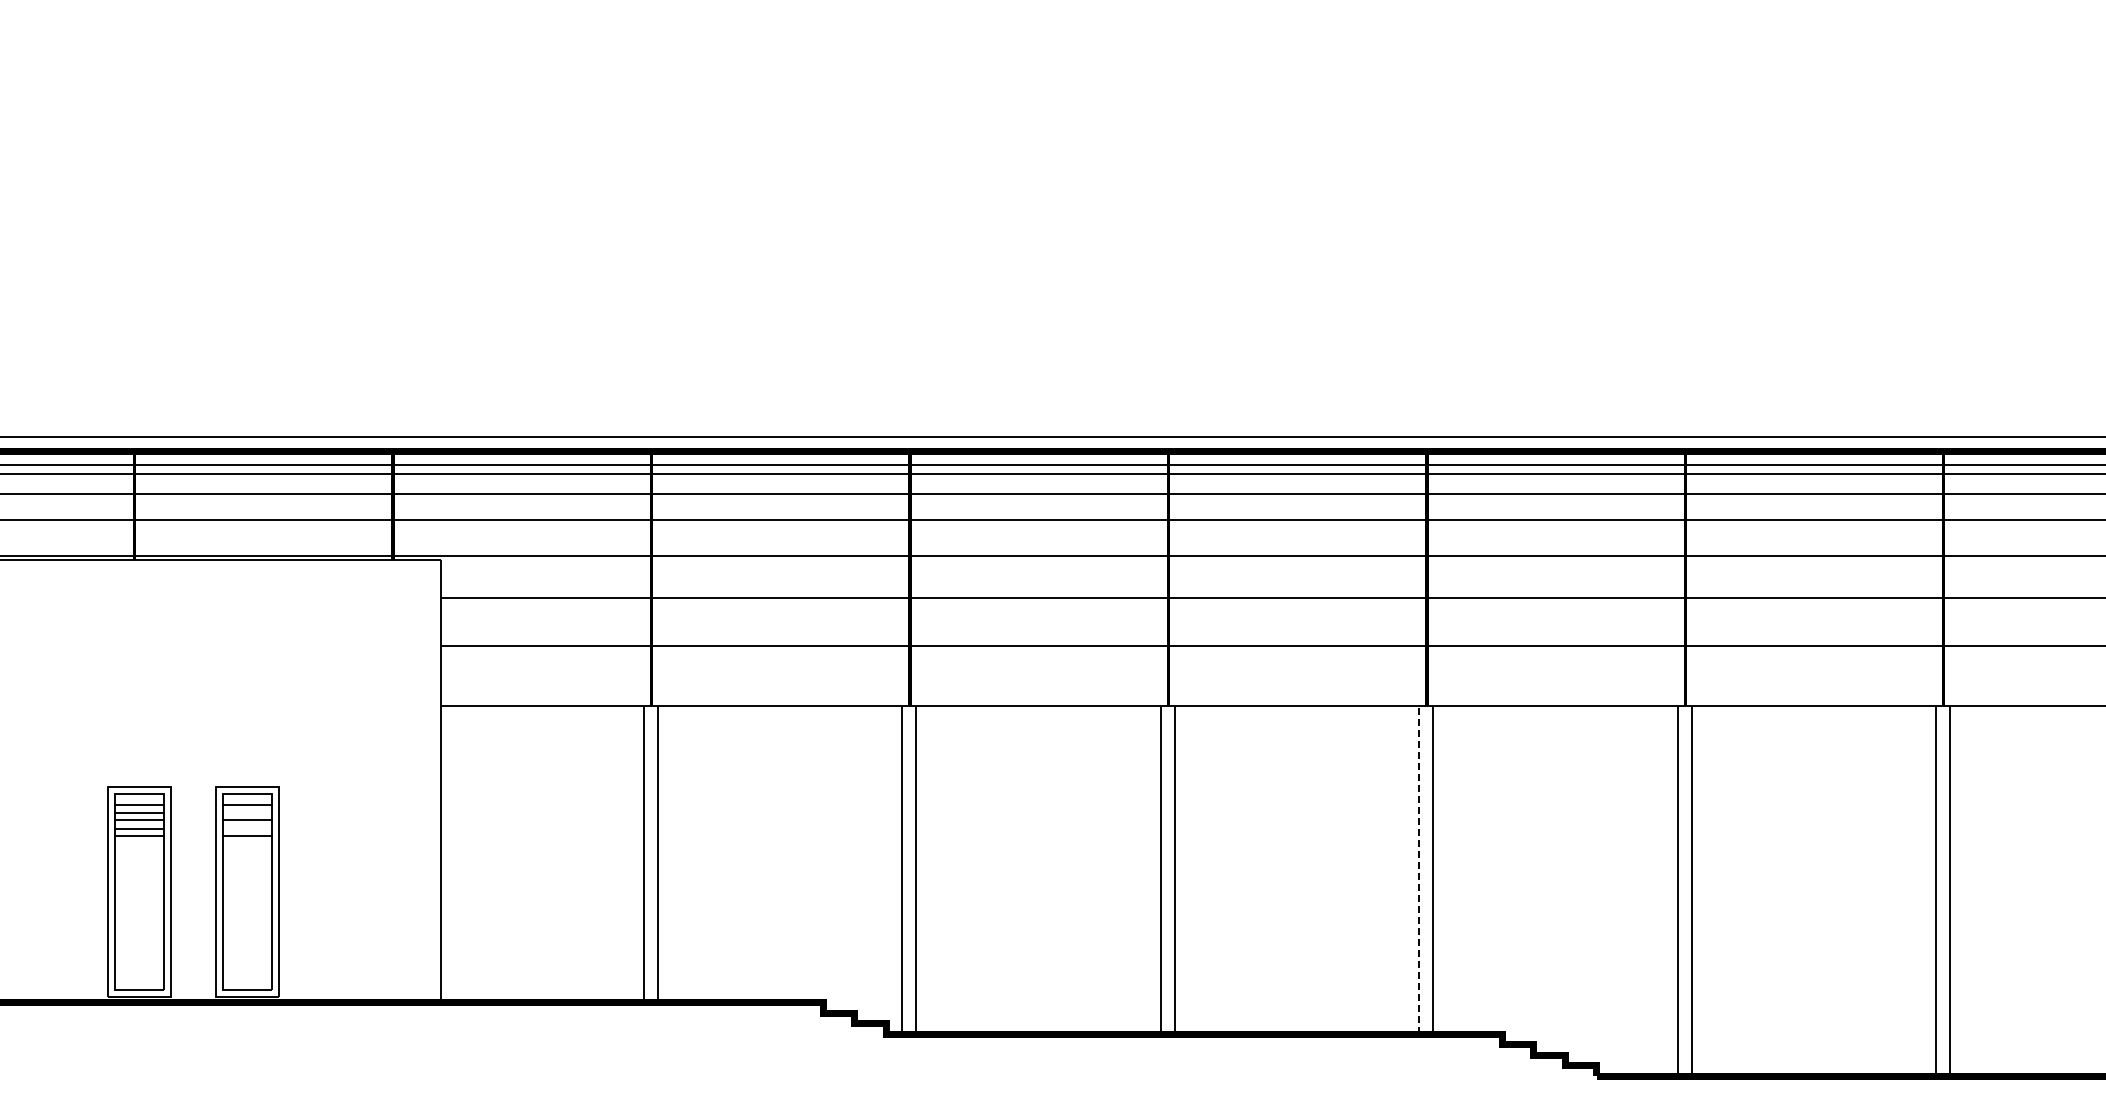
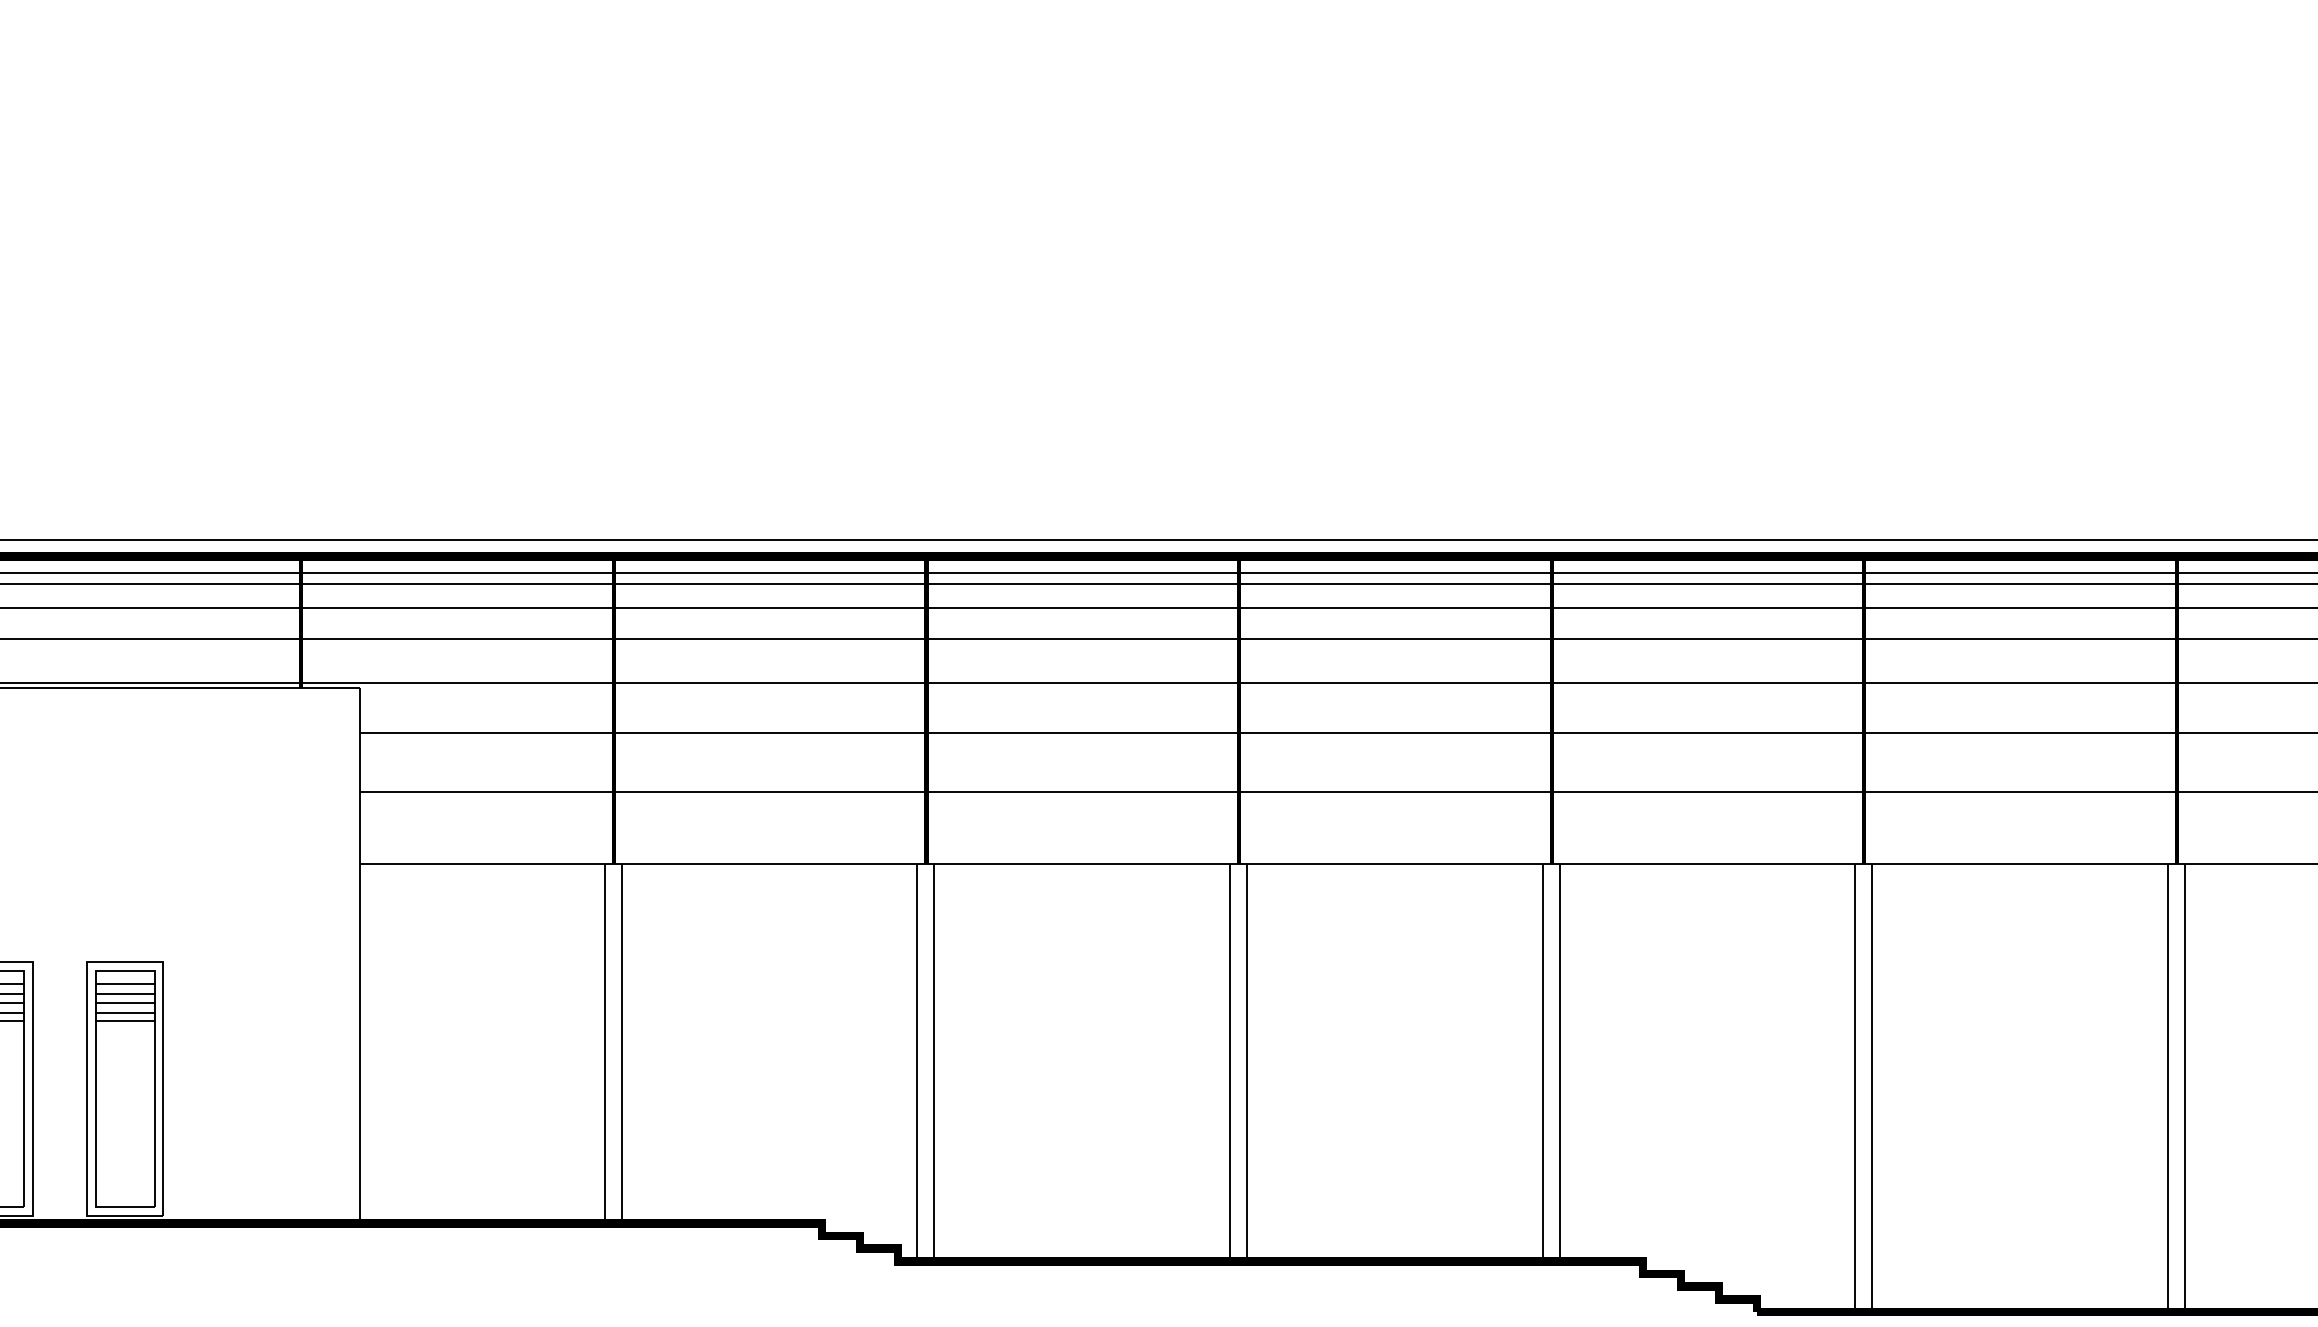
line: (246, 813) -> (124, 994), added
line: (246, 828) -> (124, 1012), added
line: (1419, 869) -> (1542, 1062), dashed -> solid

